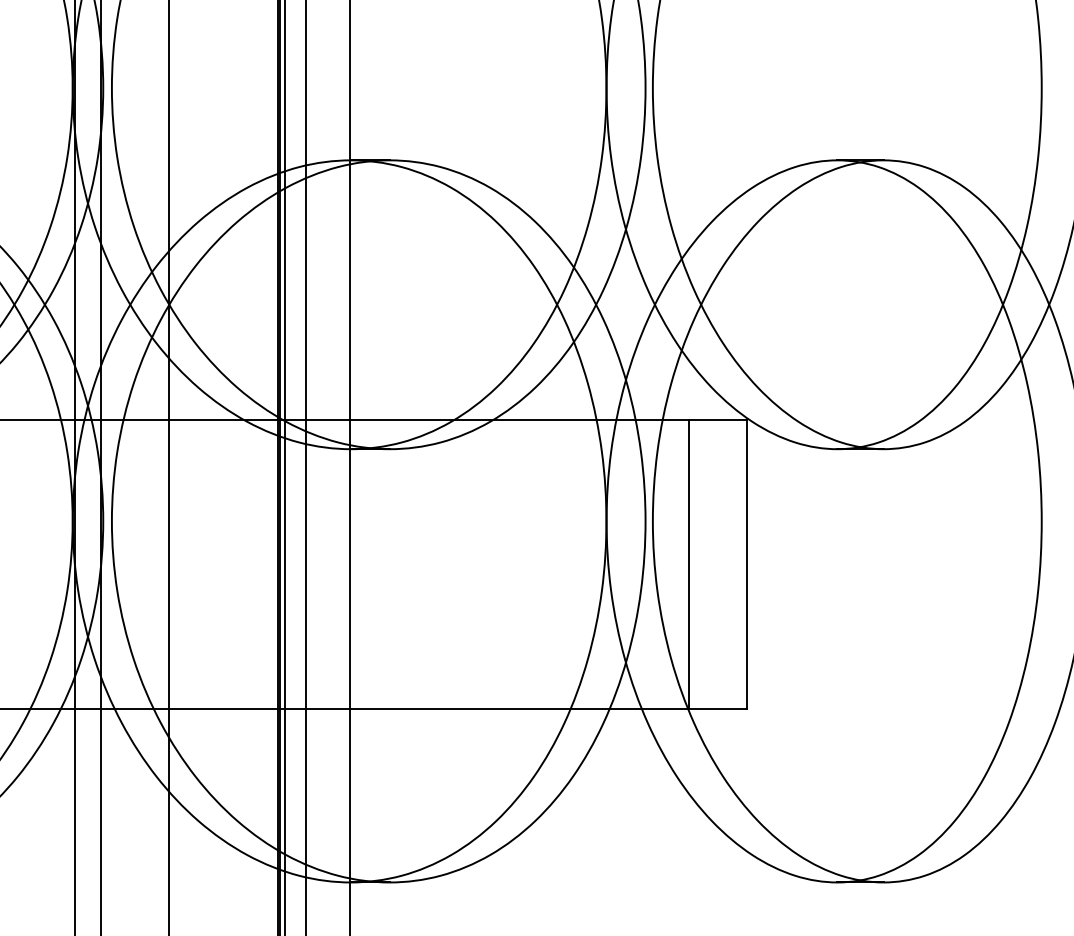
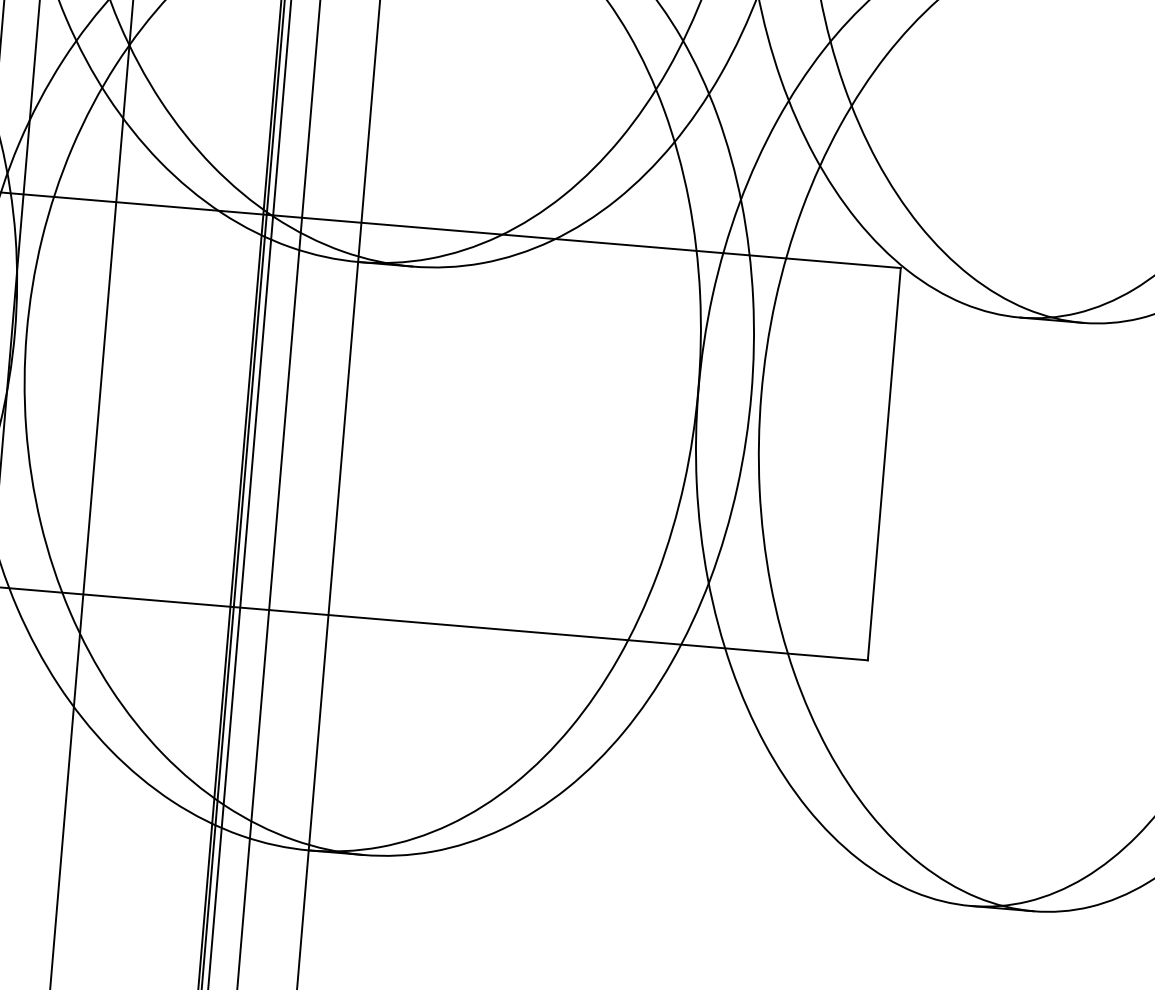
line: (689, 564) -> (806, 457), removed

